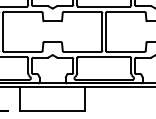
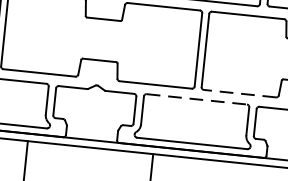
line: (125, 51) -> (239, 92), solid -> dashed
line: (104, 57) -> (197, 100), solid -> dashed

